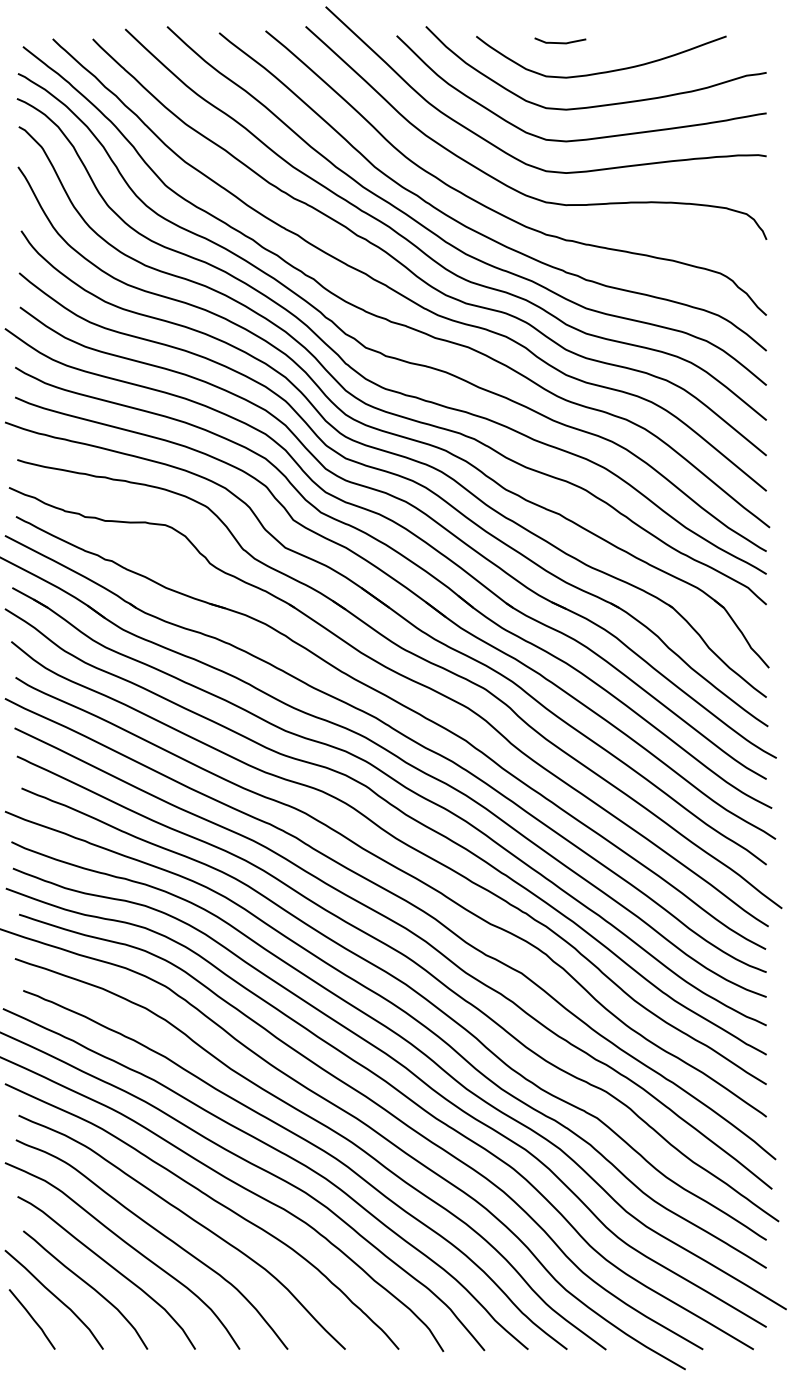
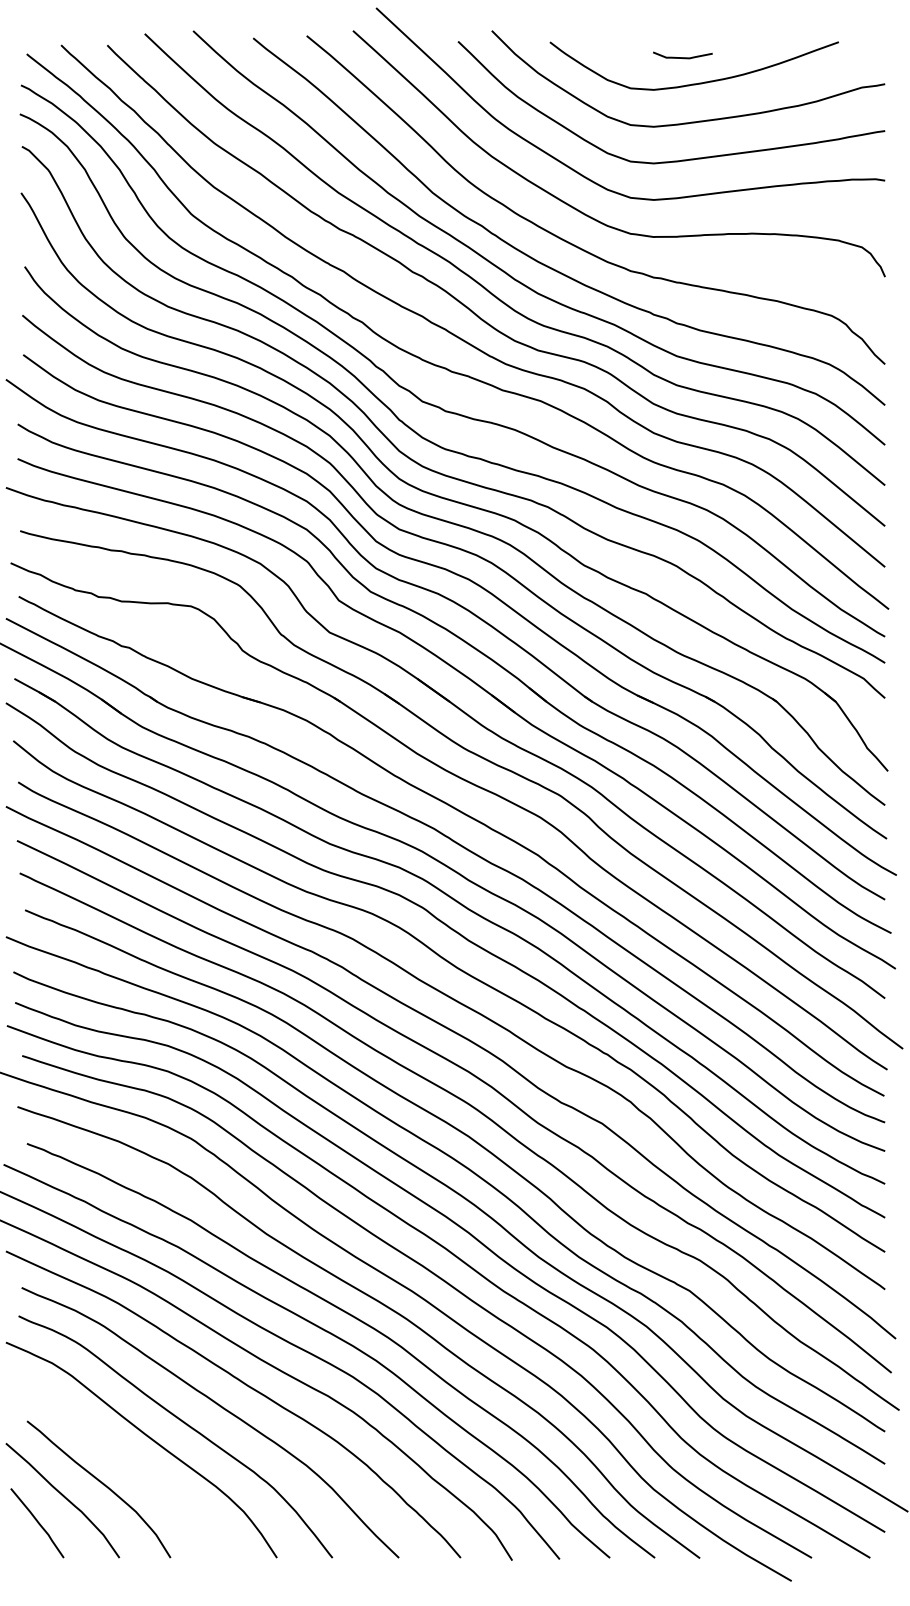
curve: (560, 42) -> (682, 57), moved
curve: (109, 1266) -> (126, 1462), removed

